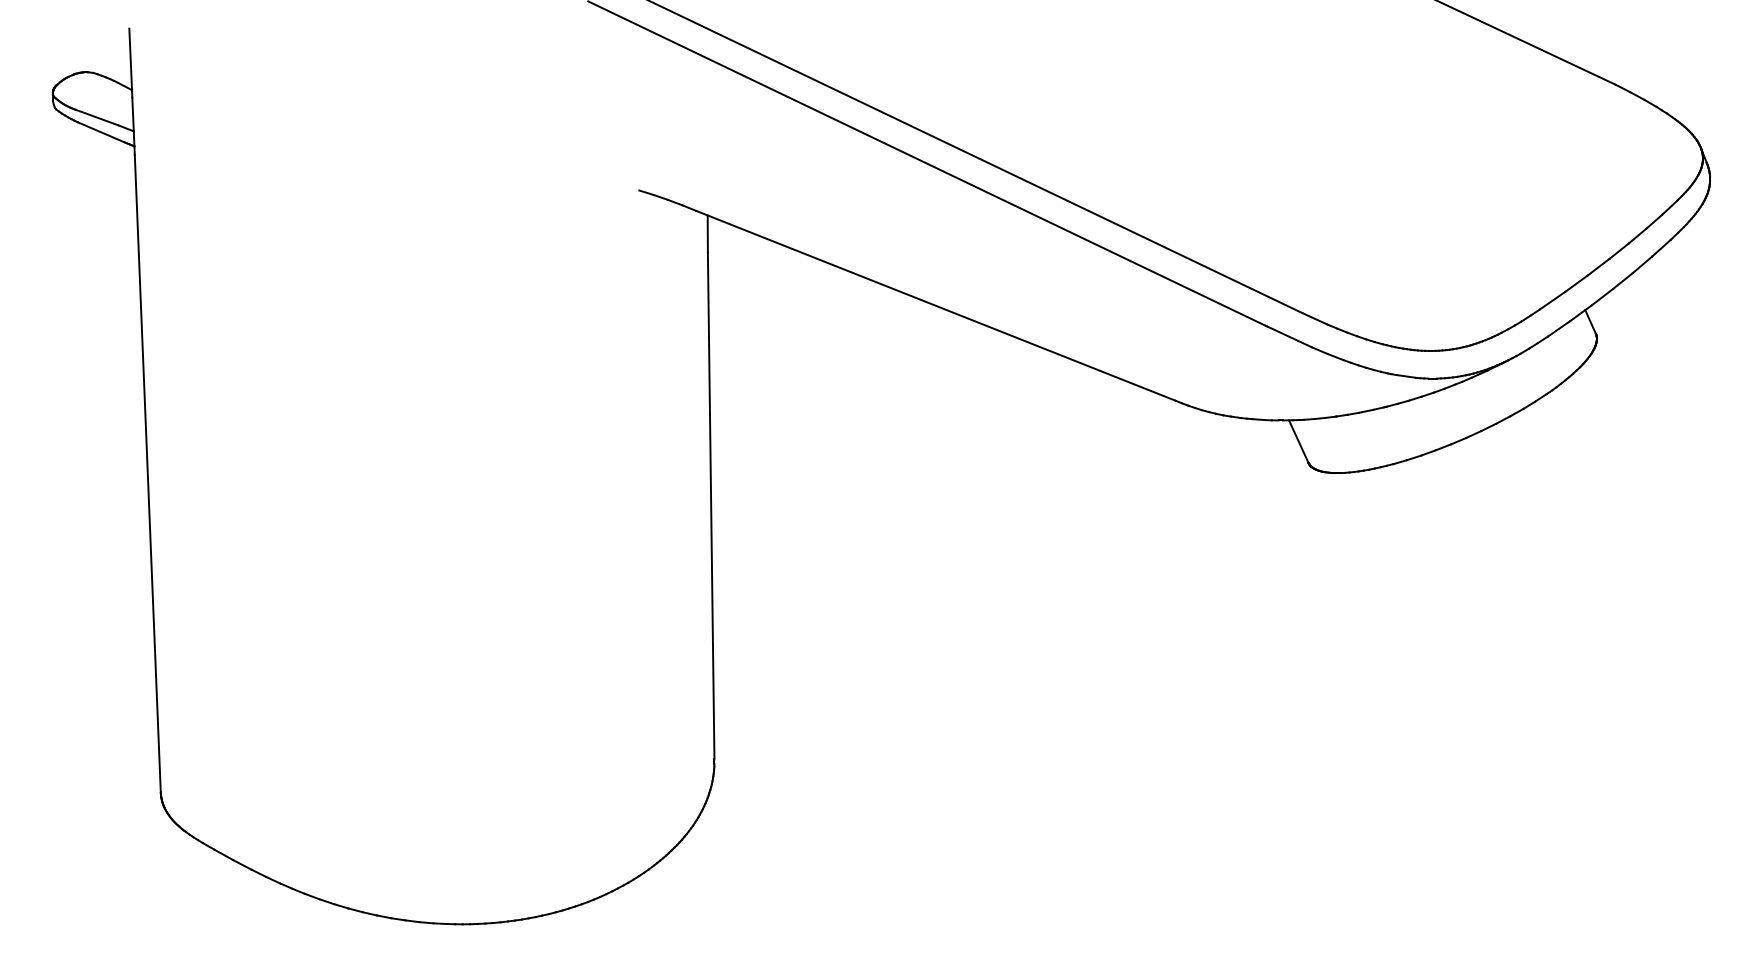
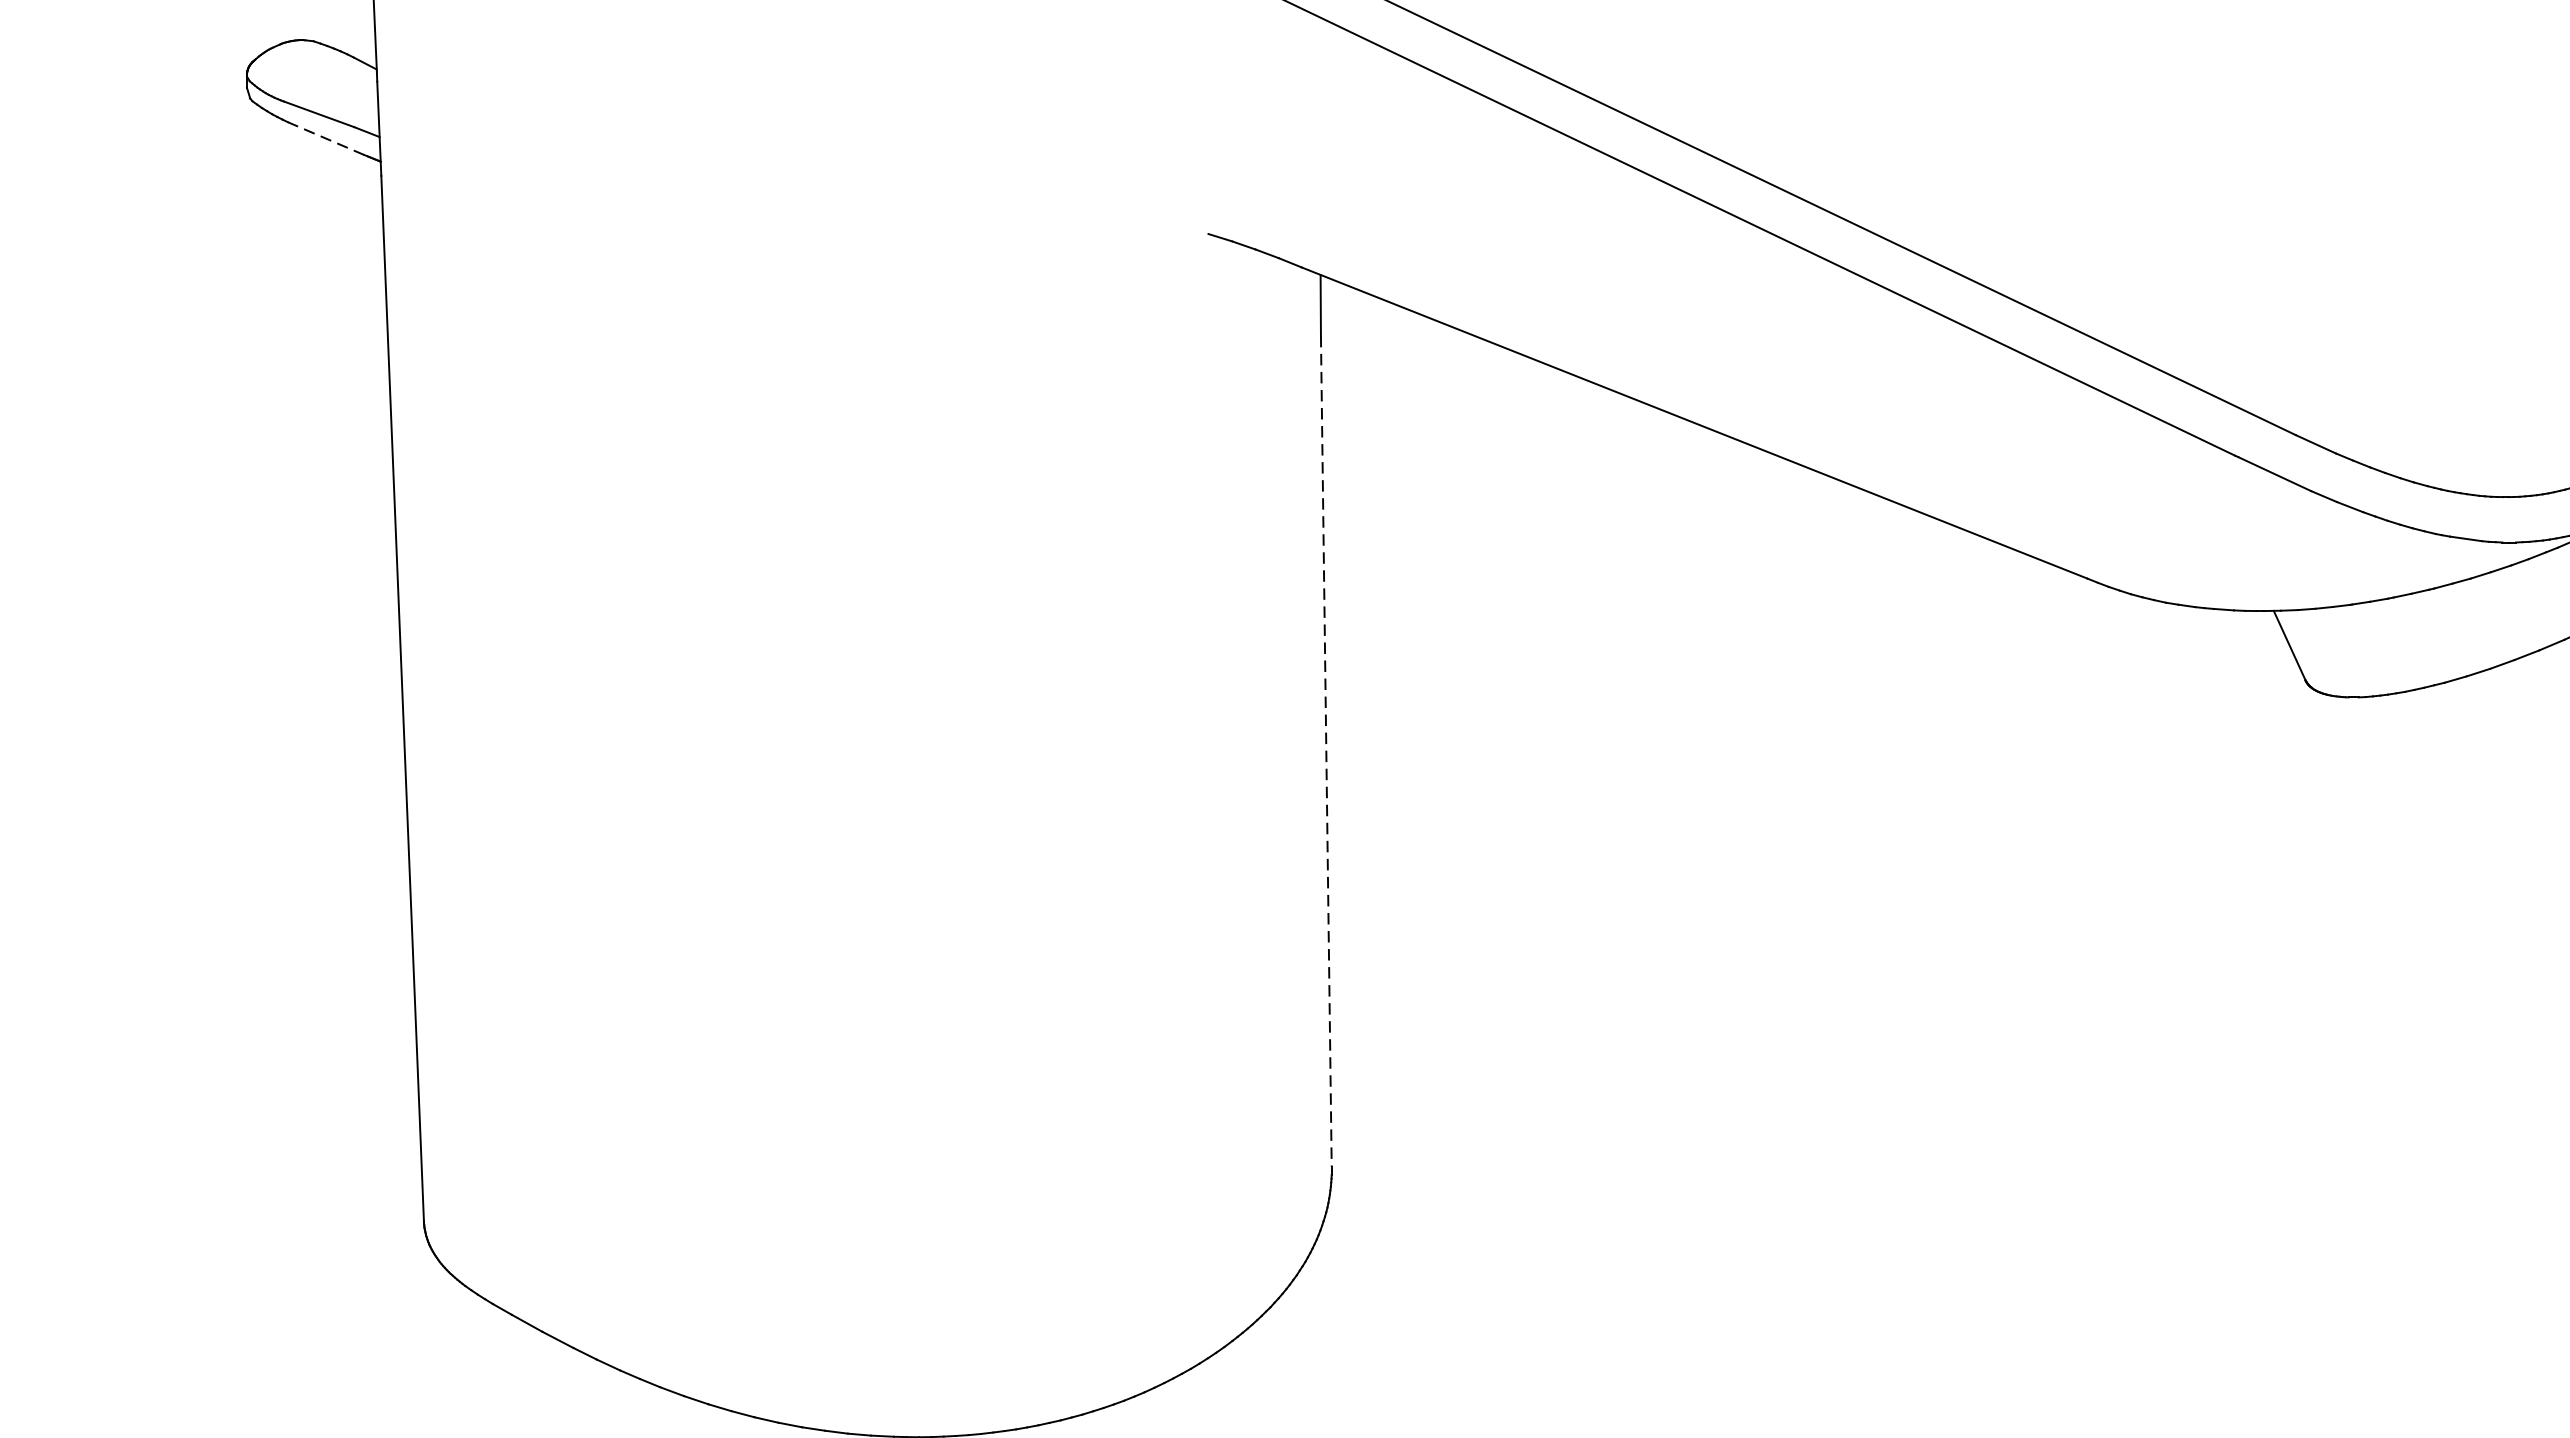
line: (100, 132) -> (325, 138), solid -> dashed
line: (711, 506) -> (1326, 752), solid -> dashed

